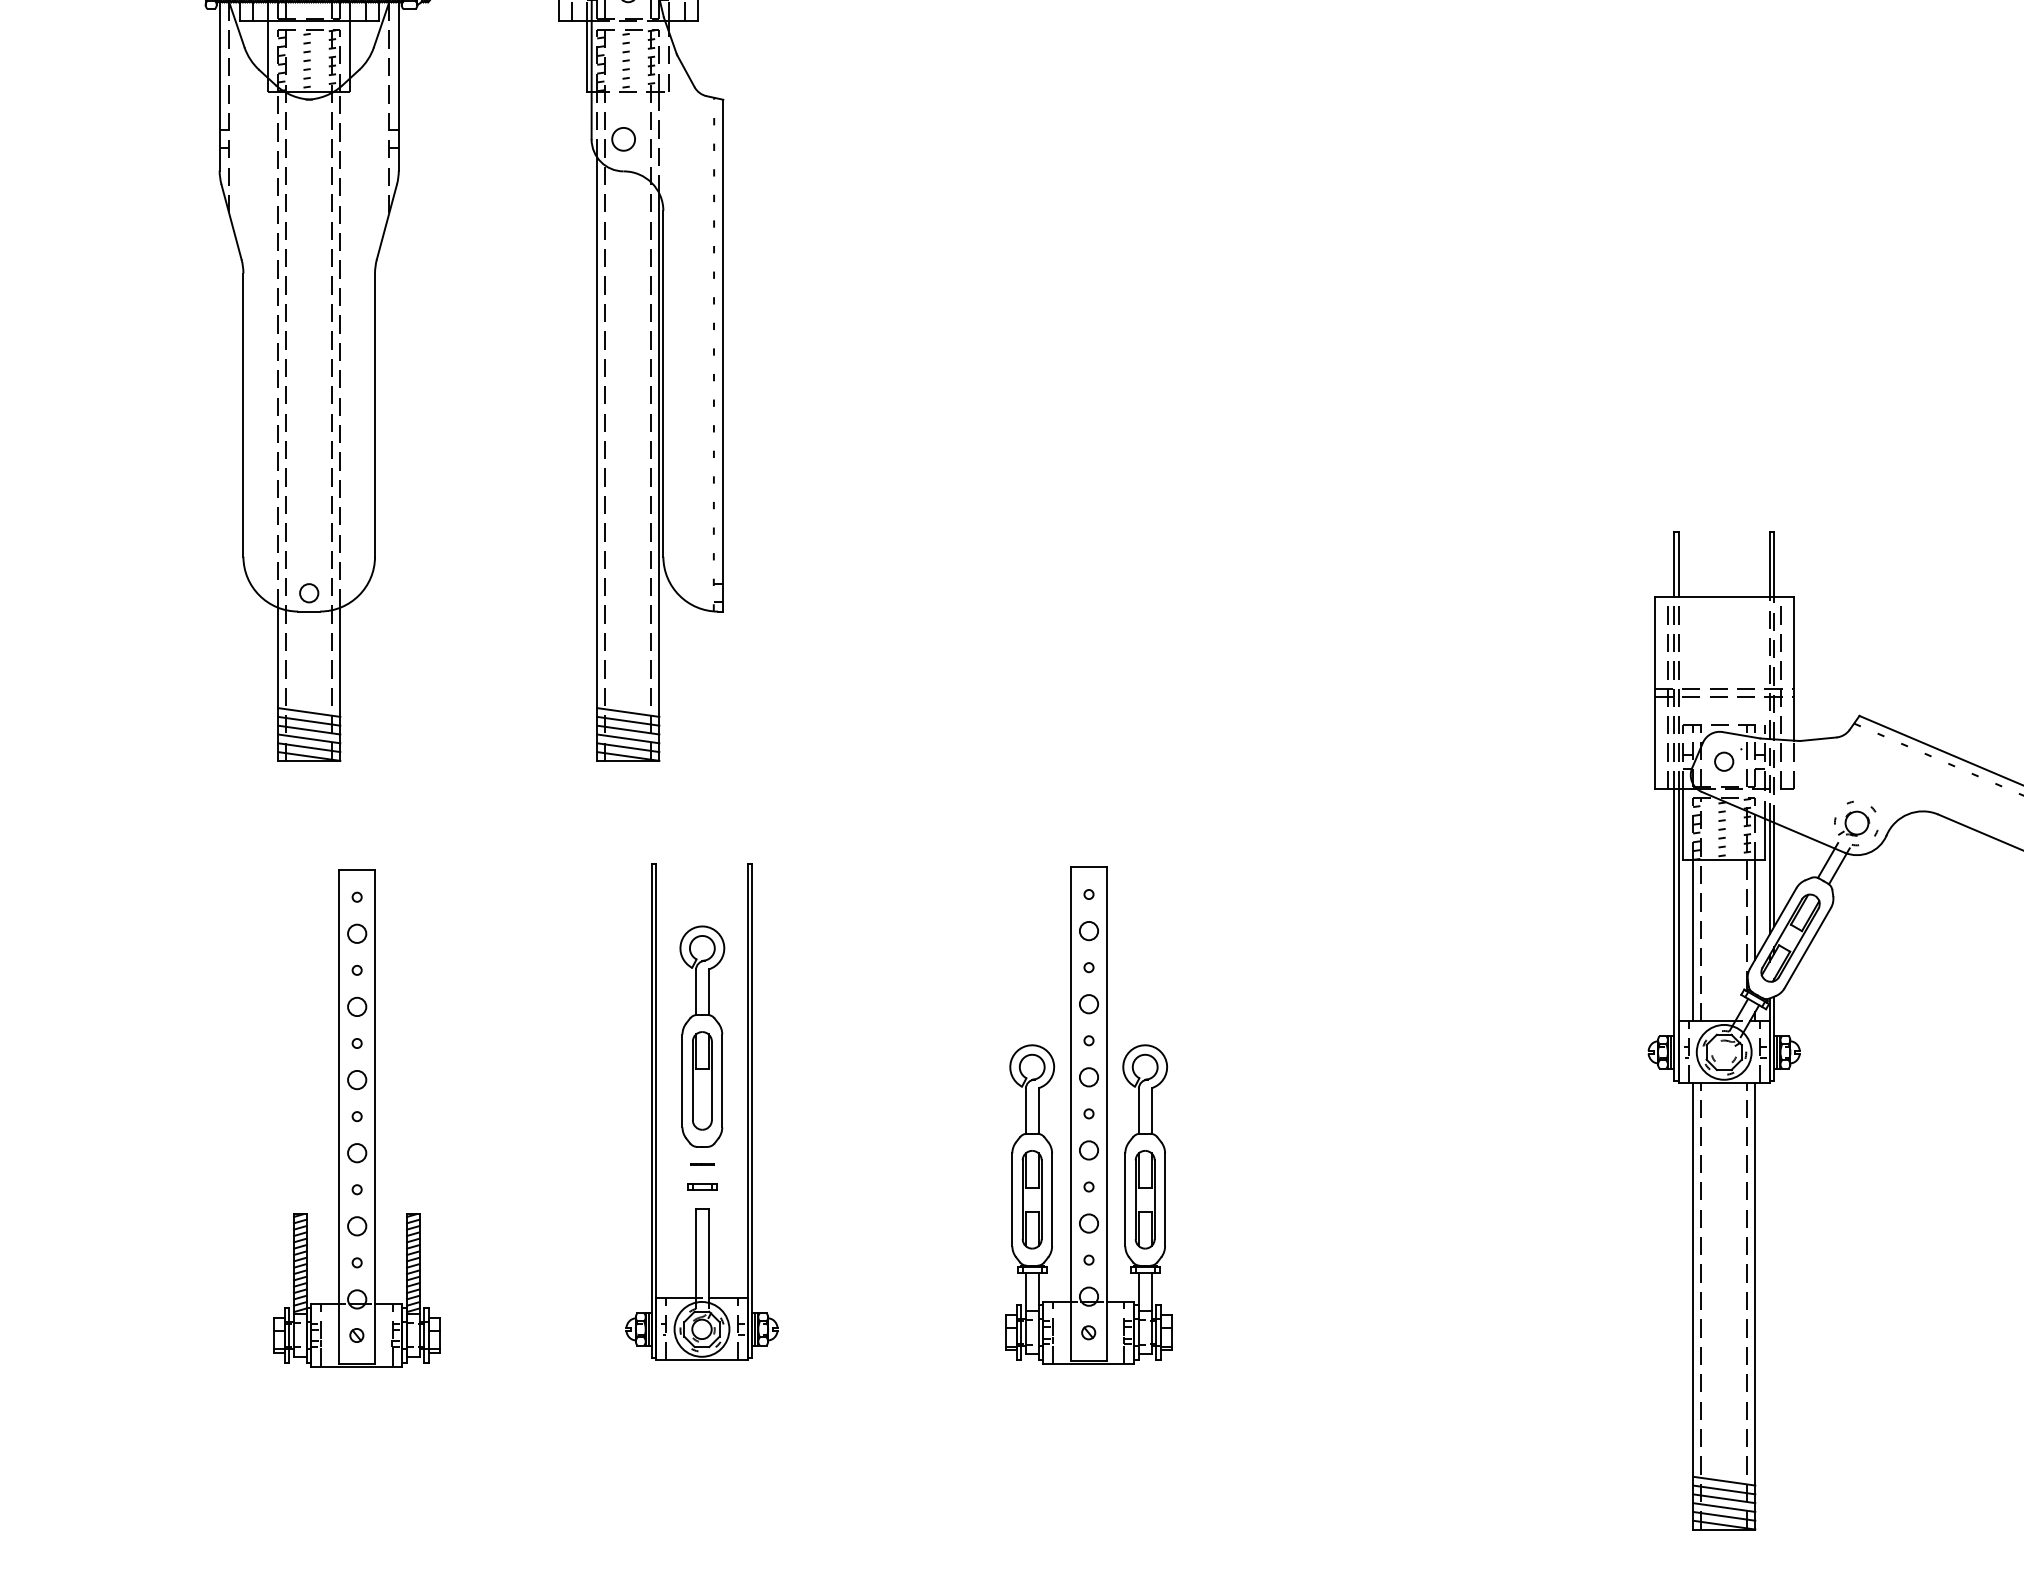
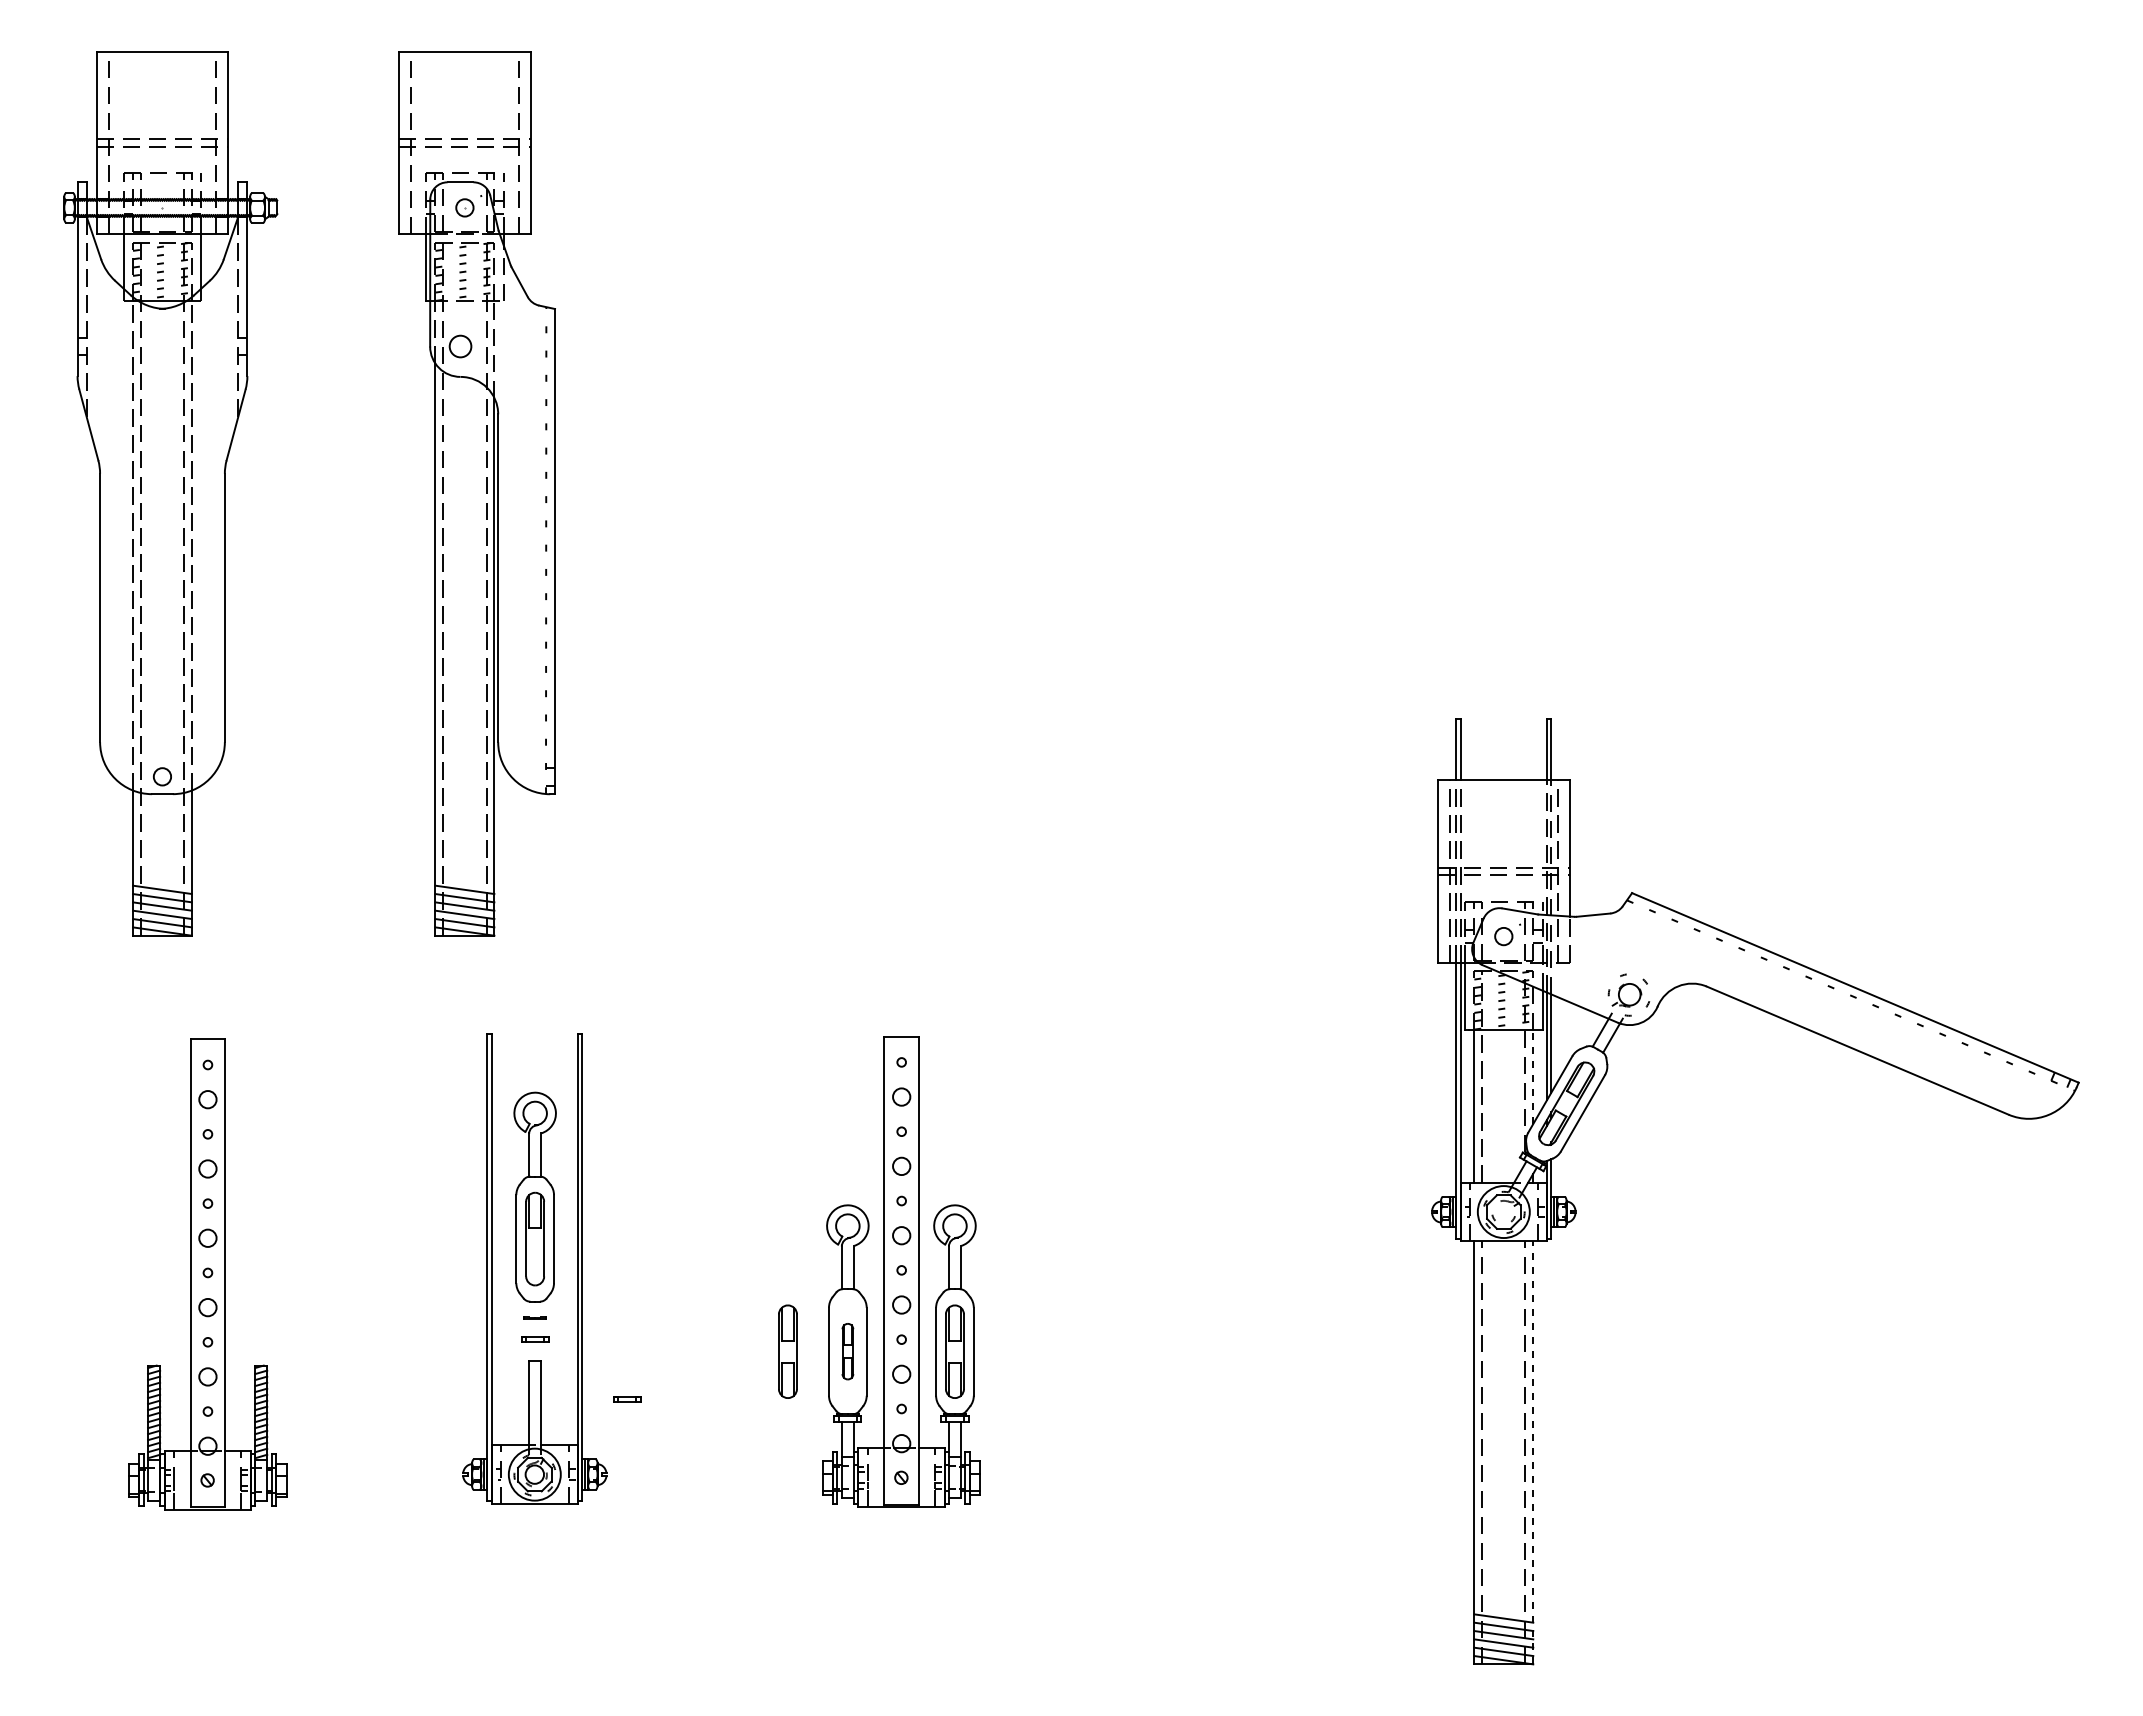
line: (1755, 910) -> (1533, 1077), solid -> dashed
part: (968, 1199) -> (787, 1351), added
part: (1031, 1199) -> (847, 1351), size x0.6
part: (799, 1250) -> (627, 1399), added
line: (1755, 1306) -> (1533, 1452), solid -> dashed

